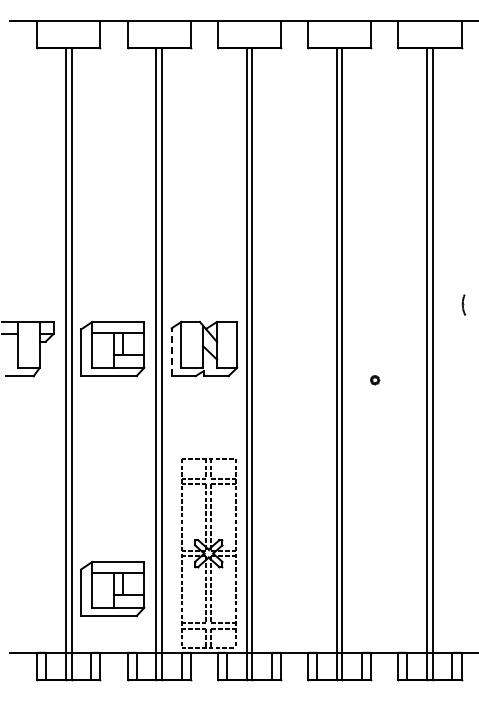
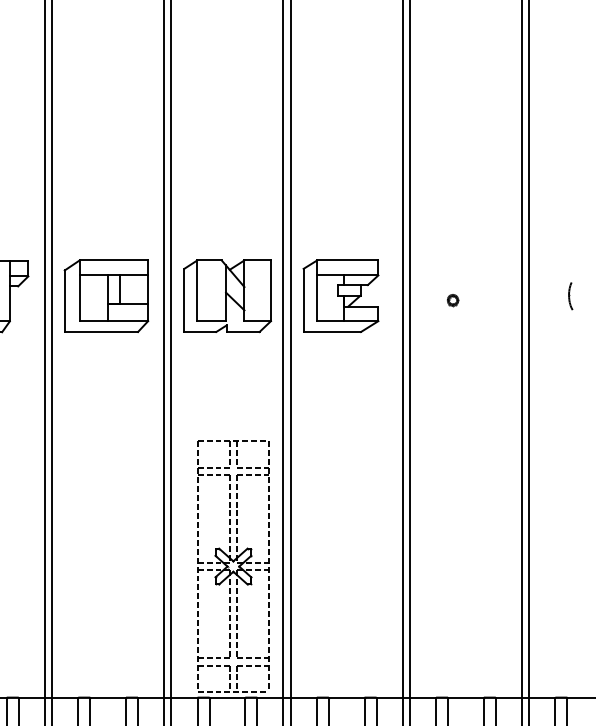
part: (463, 304) -> (569, 295), moved
part: (290, 348) -> (341, 295), added
line: (171, 352) -> (184, 300), dashed -> solid
part: (375, 380) -> (453, 300), moved
part: (112, 588) -> (106, 612), removed

